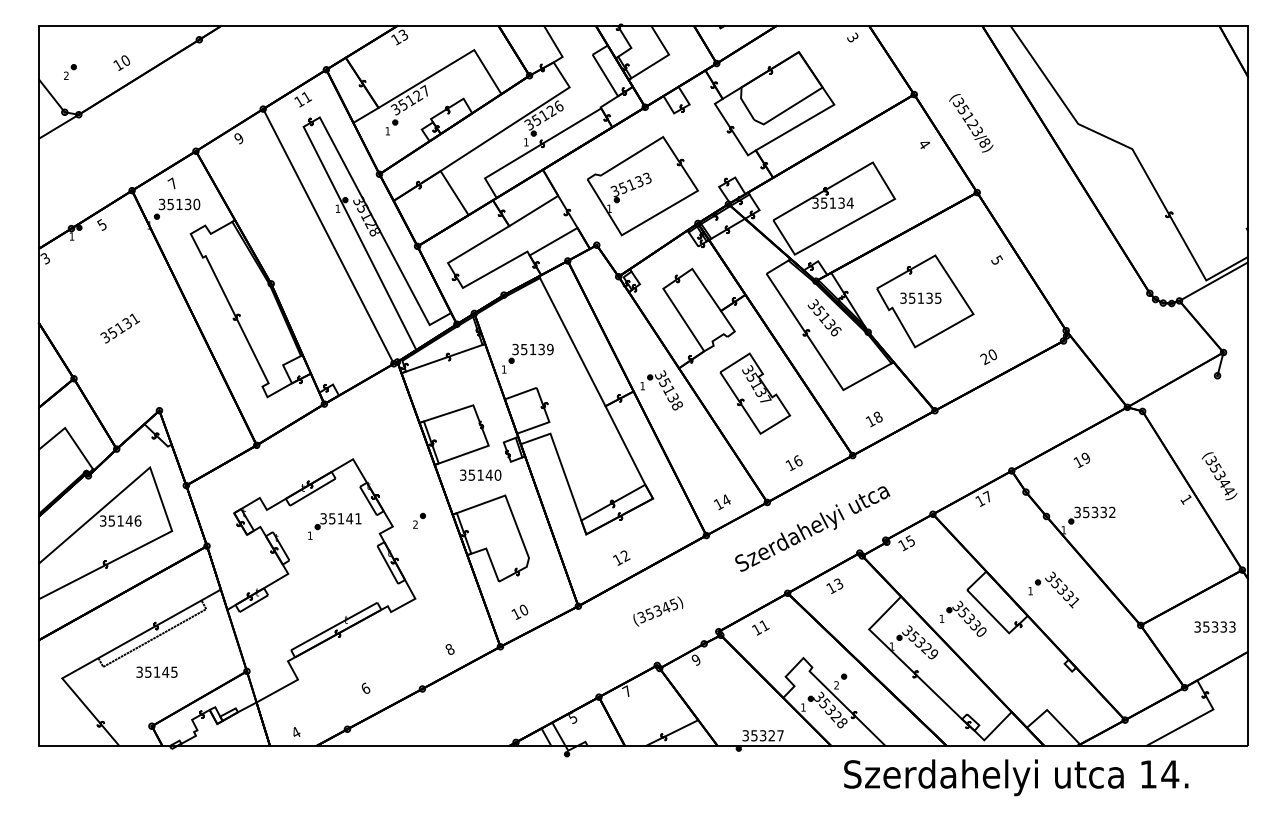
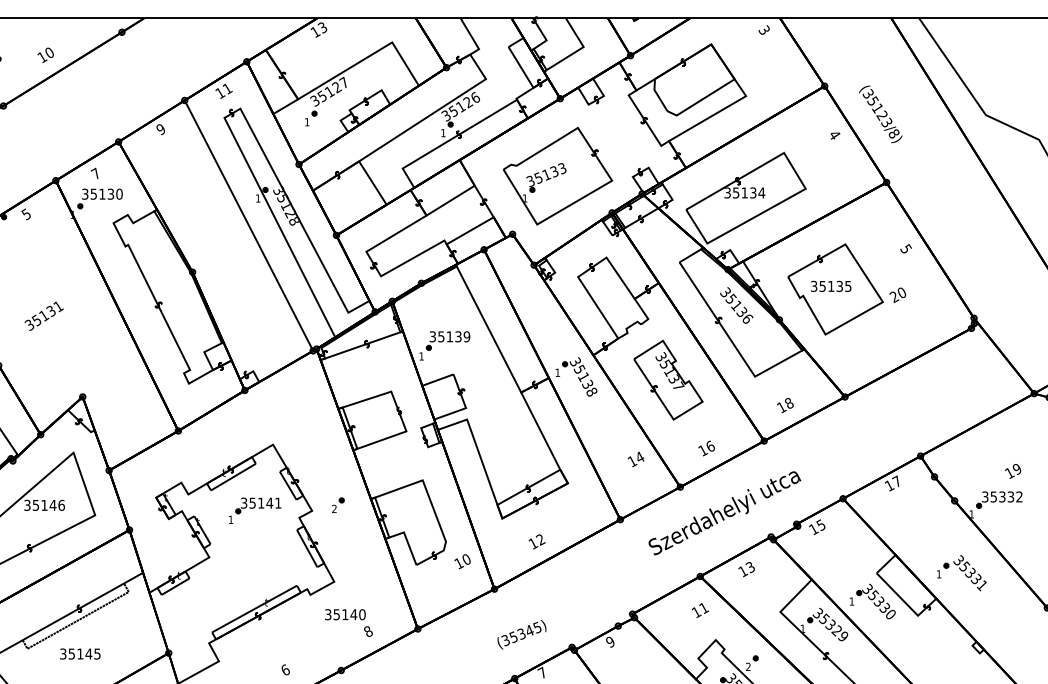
text: (988, 356) -> (897, 294), moved
text: (1081, 459) -> (1012, 470), moved
text: (480, 474) -> (345, 613), moved
text: (722, 502) -> (636, 459), moved
text: (519, 611) -> (462, 560), moved
text: (658, 611) -> (522, 634), moved
text: (760, 627) -> (700, 610), moved

